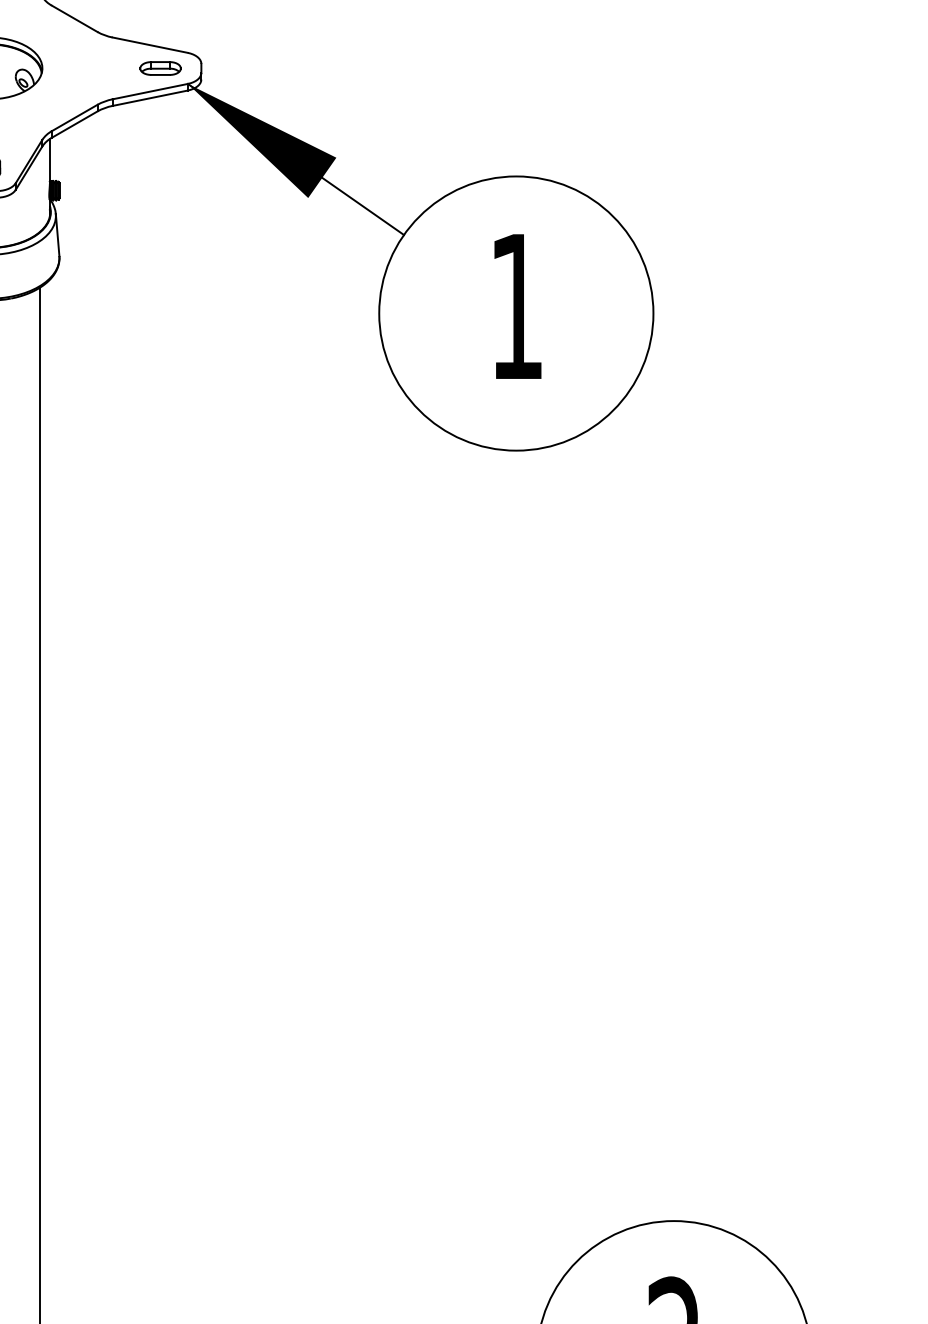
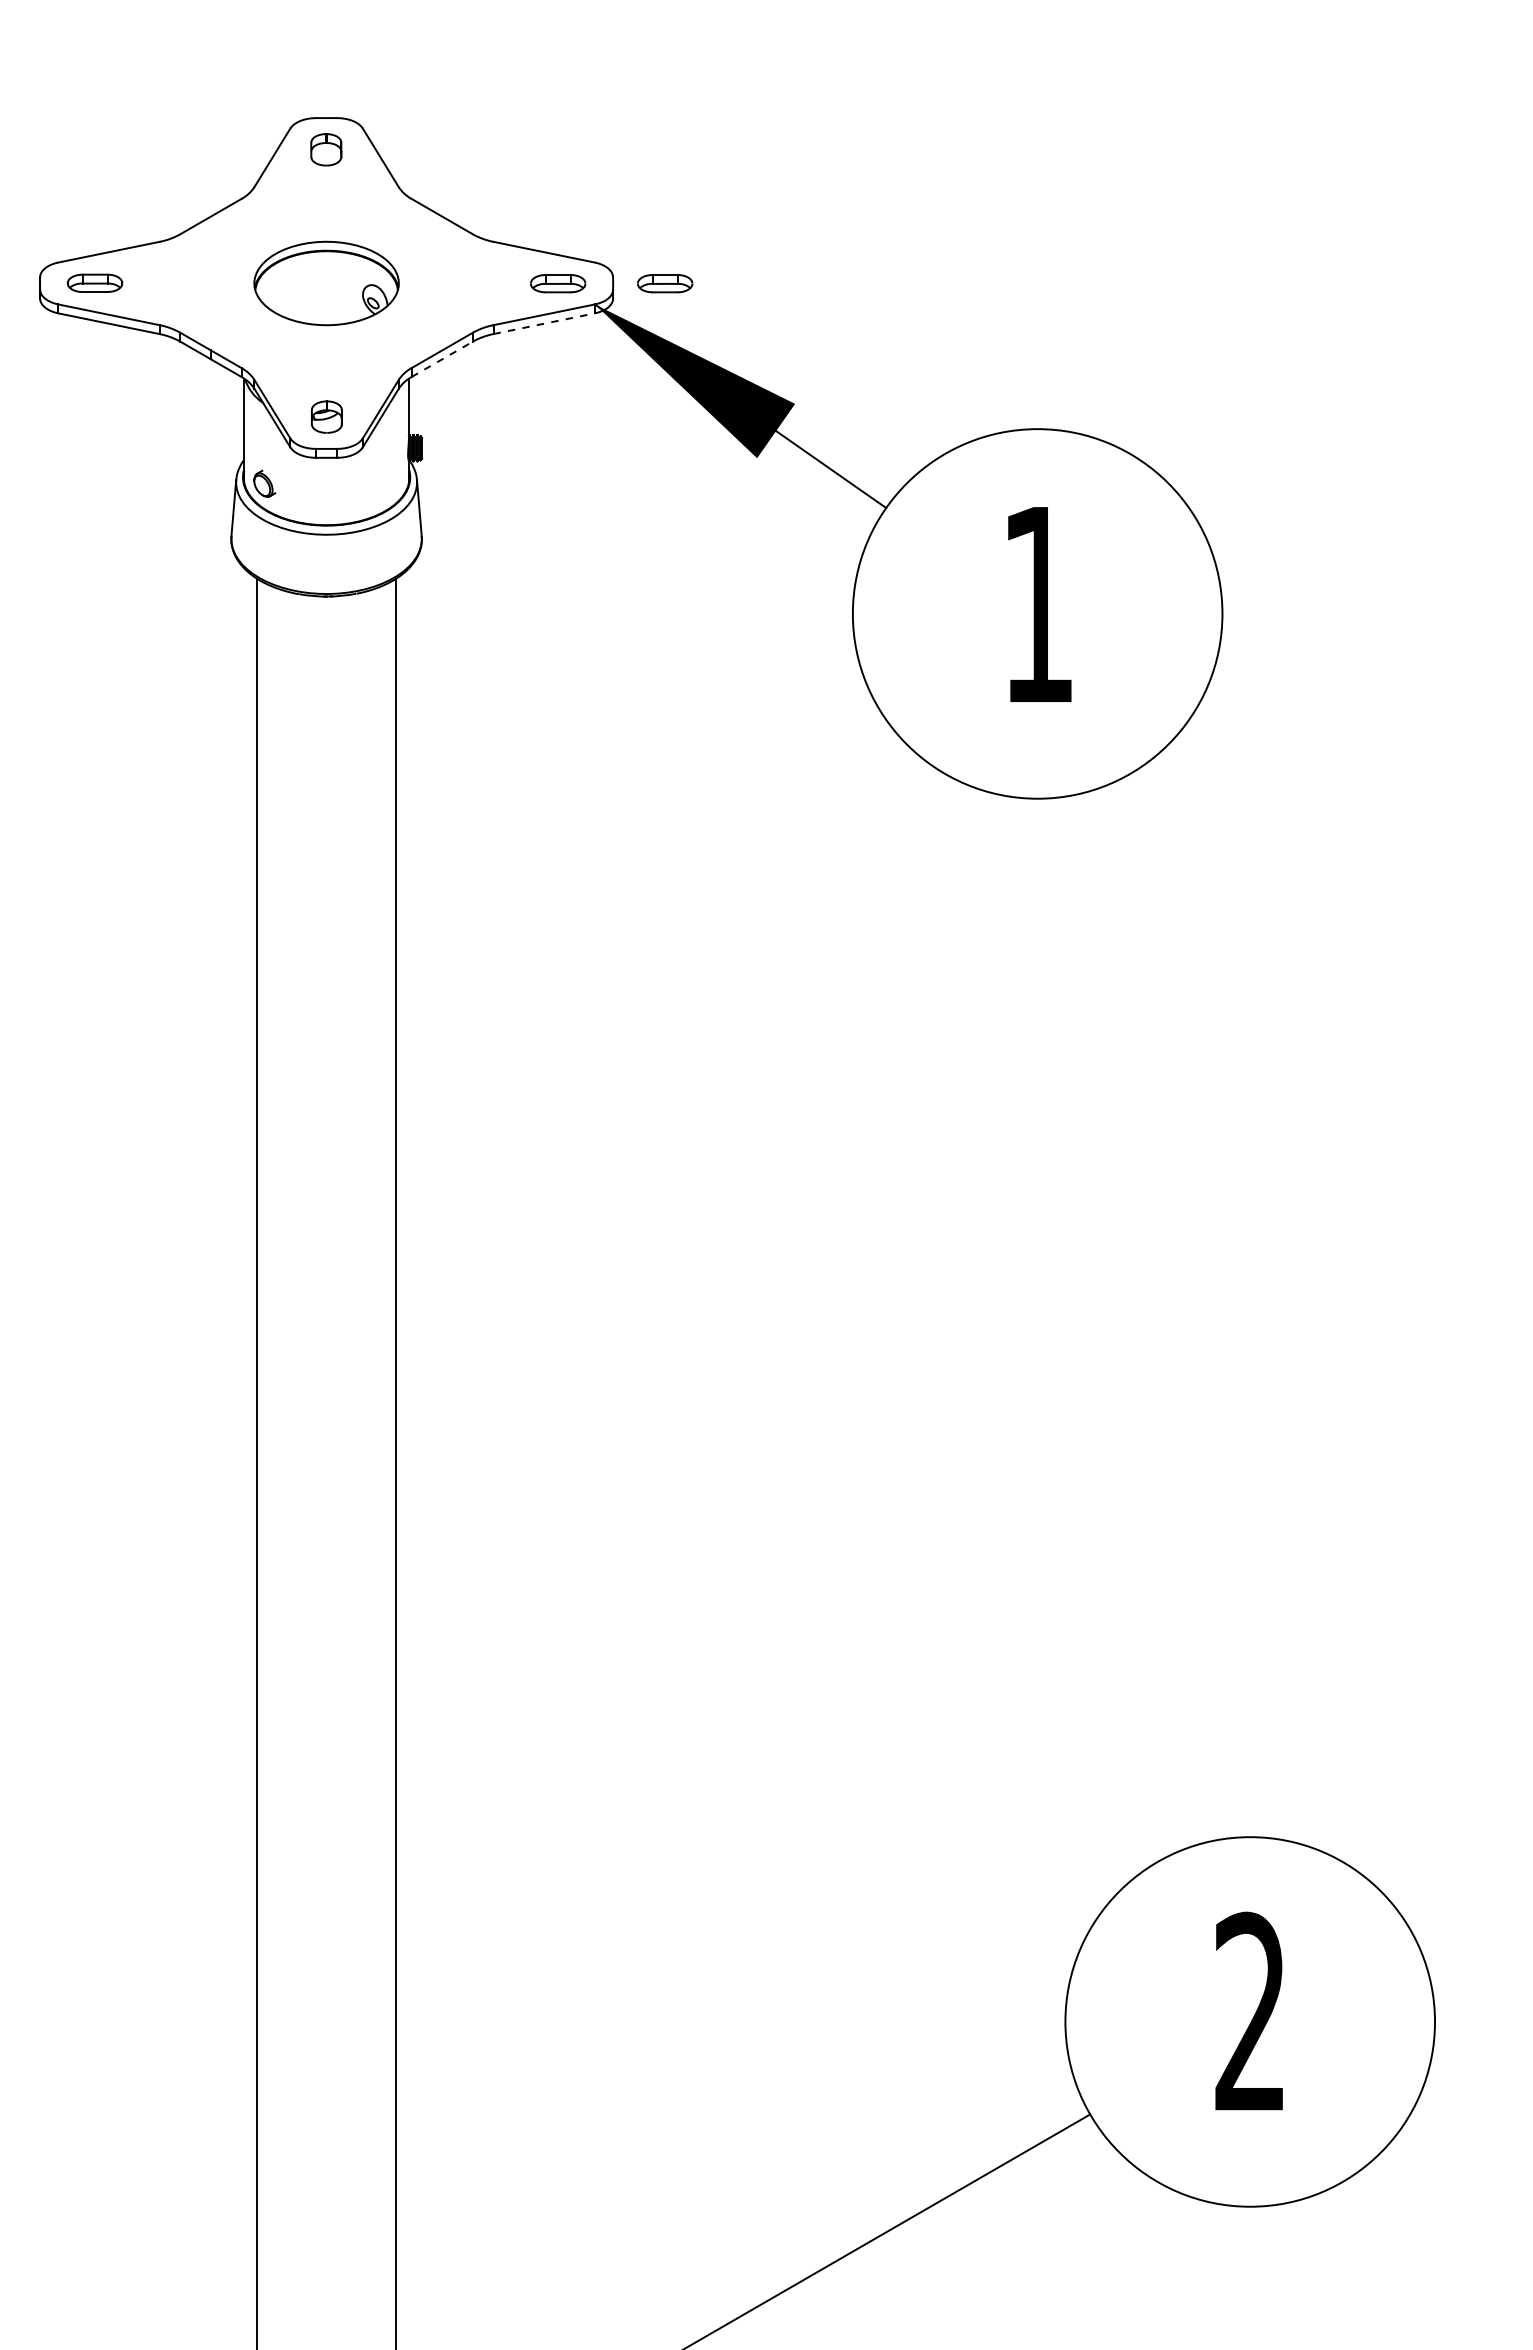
part: (240, 68) -> (665, 283), added
line: (150, 98) -> (544, 323), solid -> dashed
line: (74, 124) -> (442, 359), solid -> dashed

